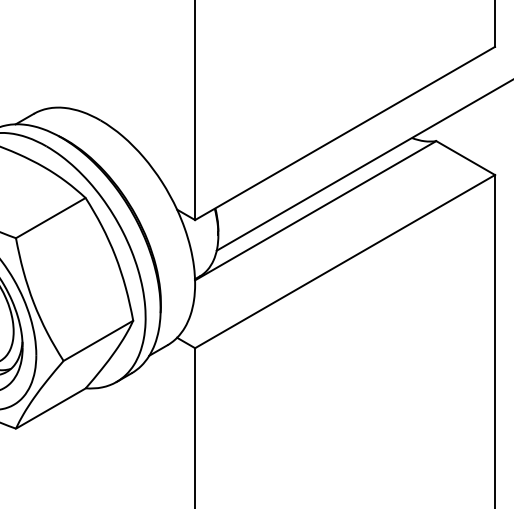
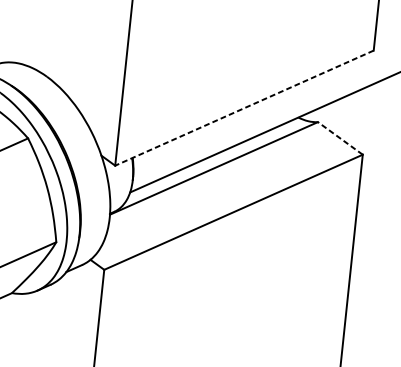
line: (344, 133) -> (243, 108), solid -> dashed
line: (465, 158) -> (340, 138), solid -> dashed

